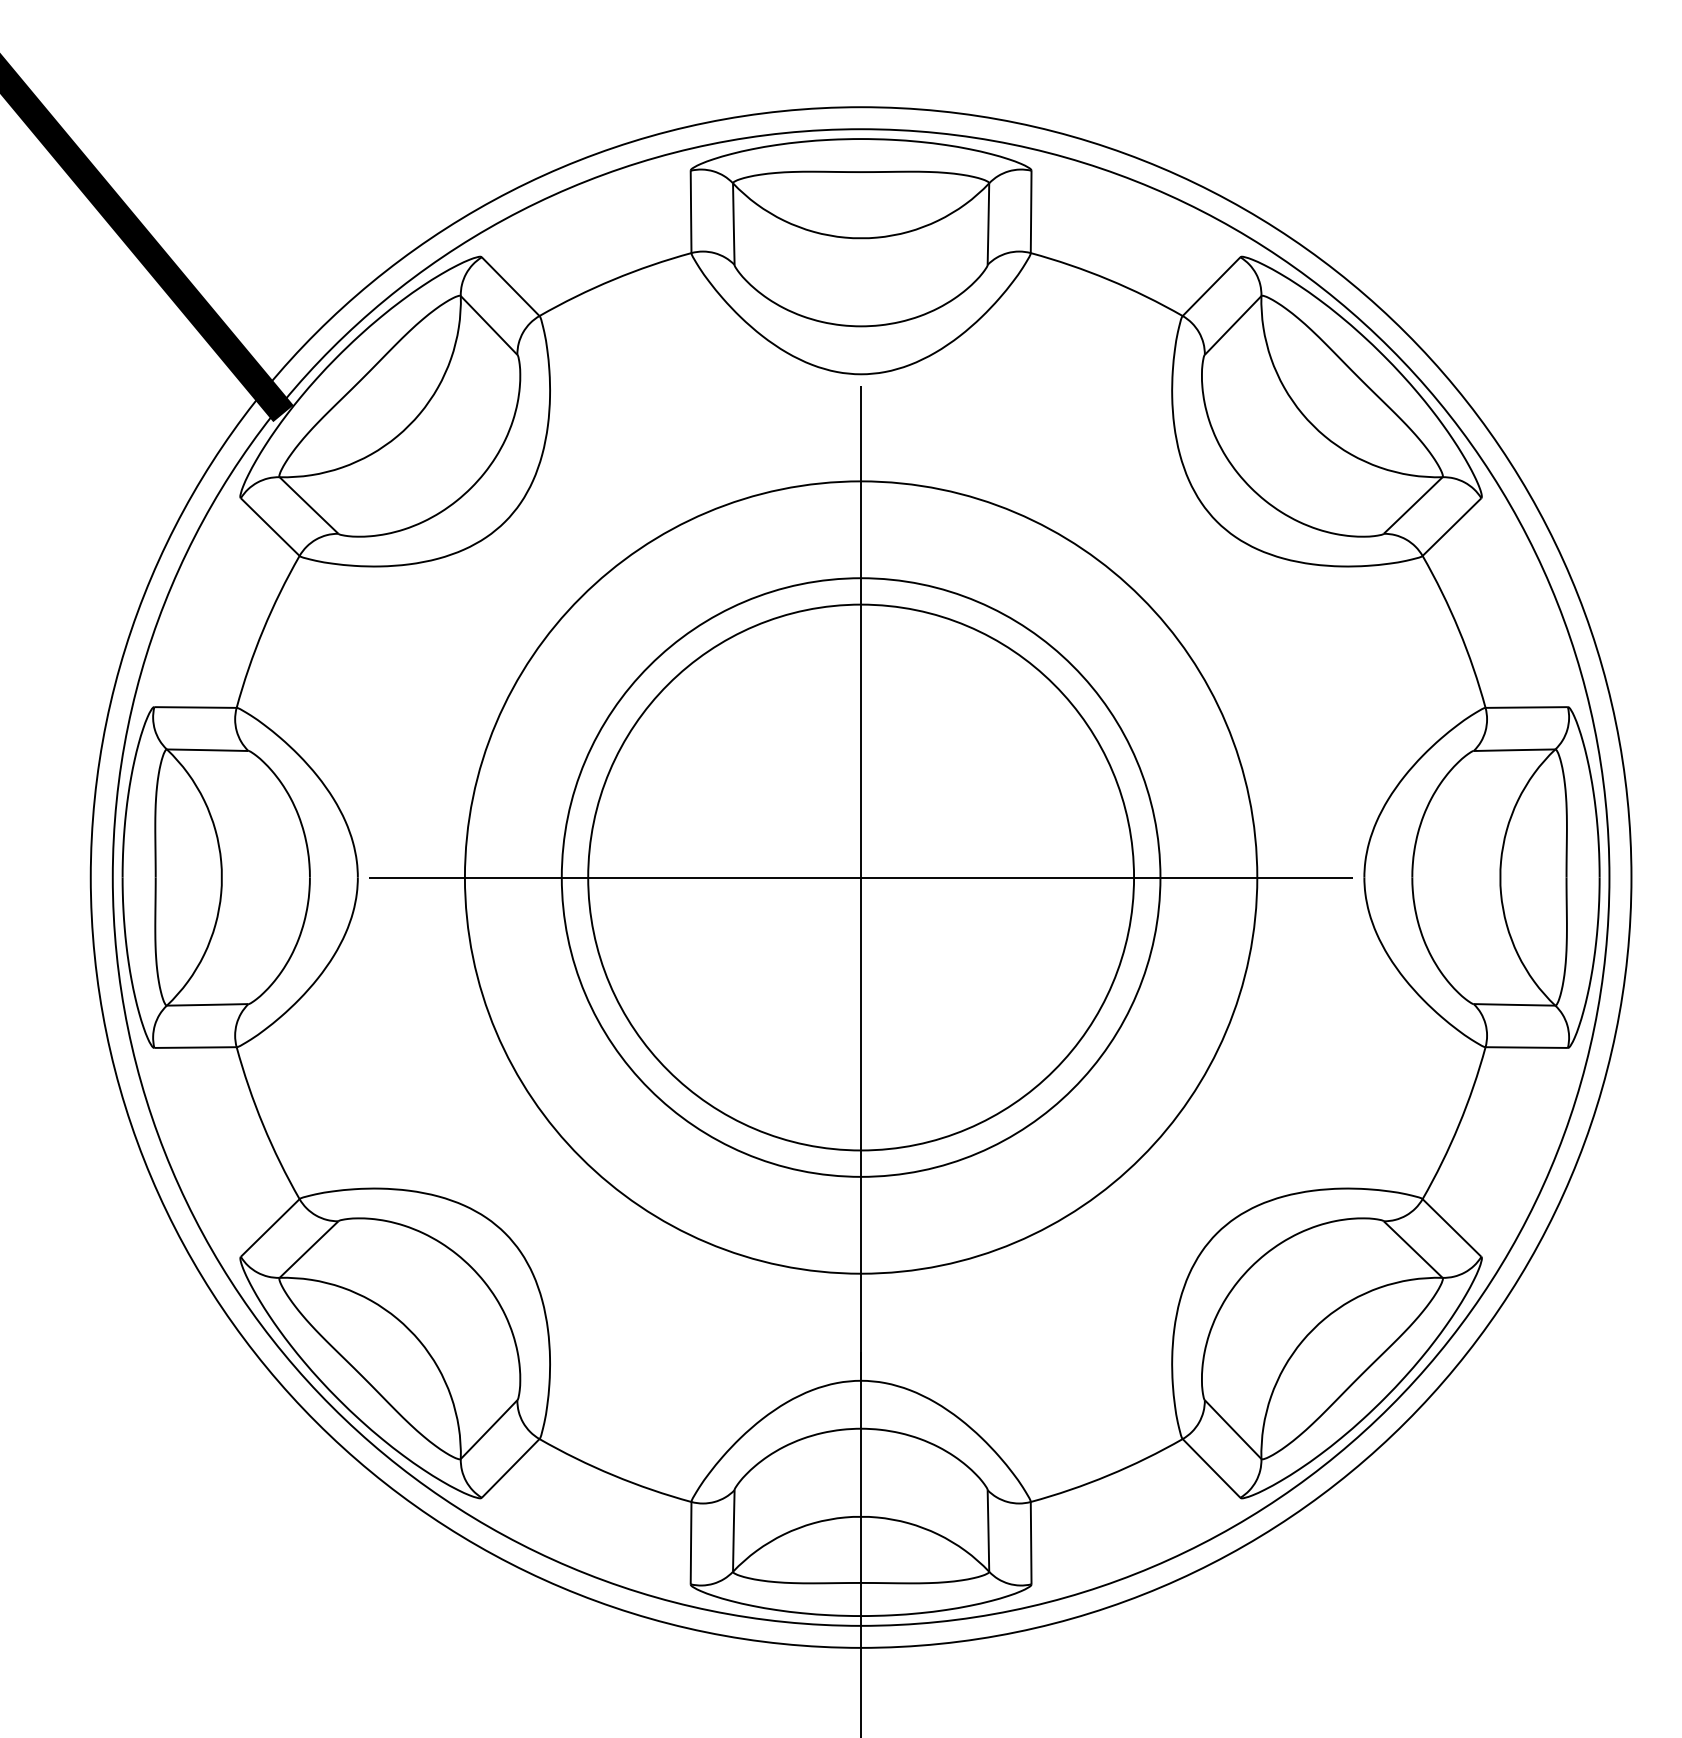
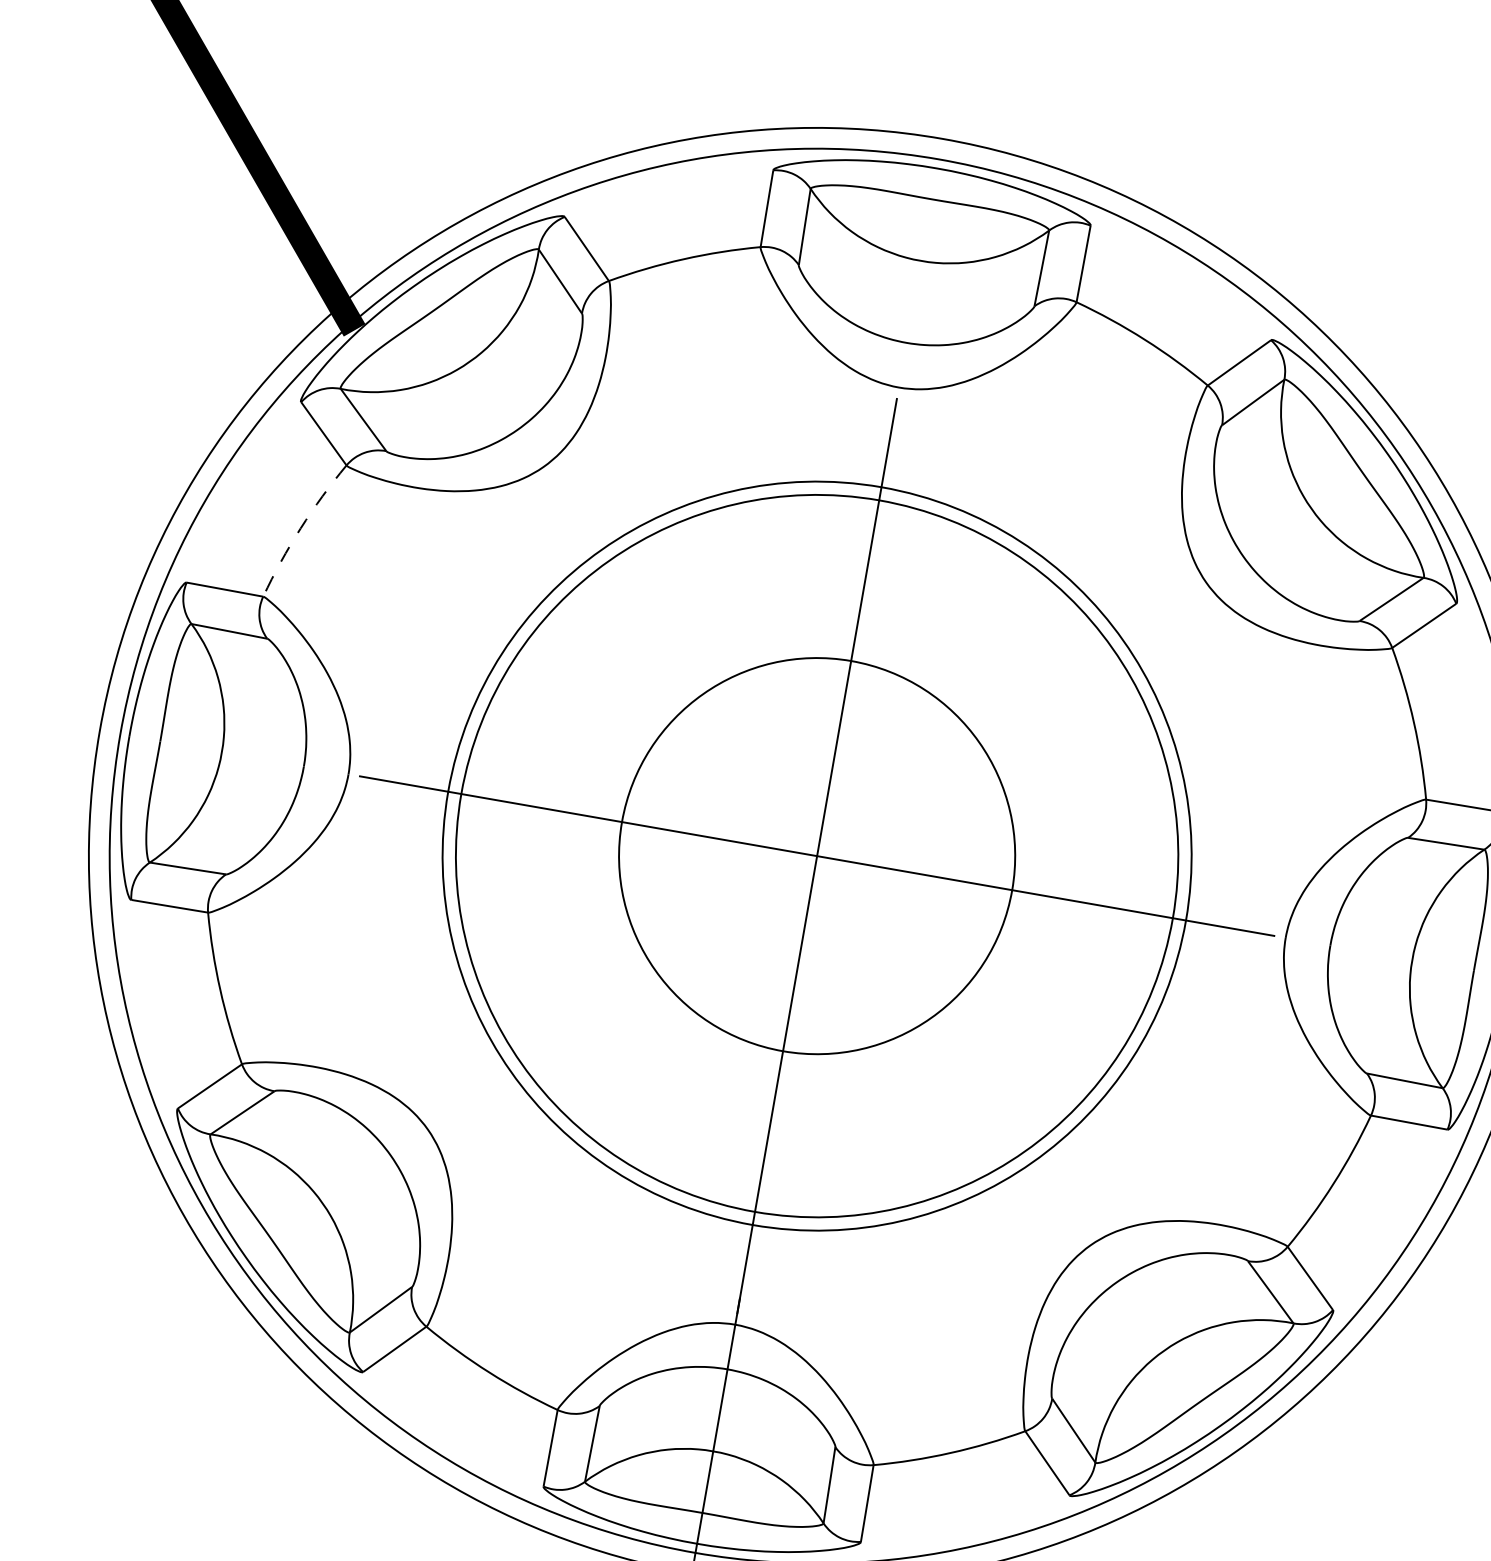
arc: (263, 629) -> (300, 528), solid -> dashed
circle: (860, 877) -> (816, 855), size x0.7
circle: (861, 877) -> (817, 856), size x1.4

